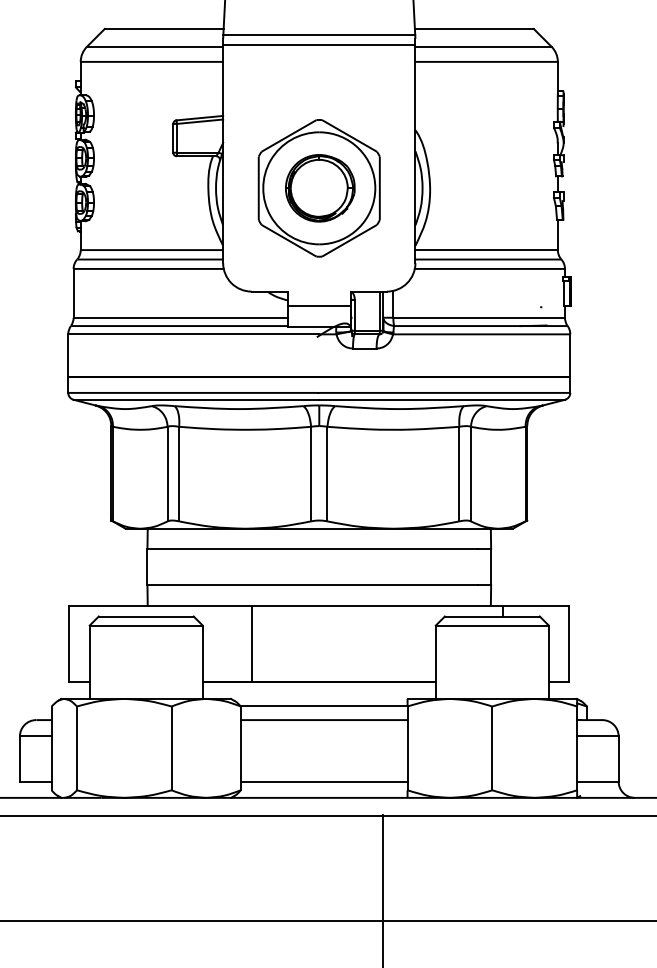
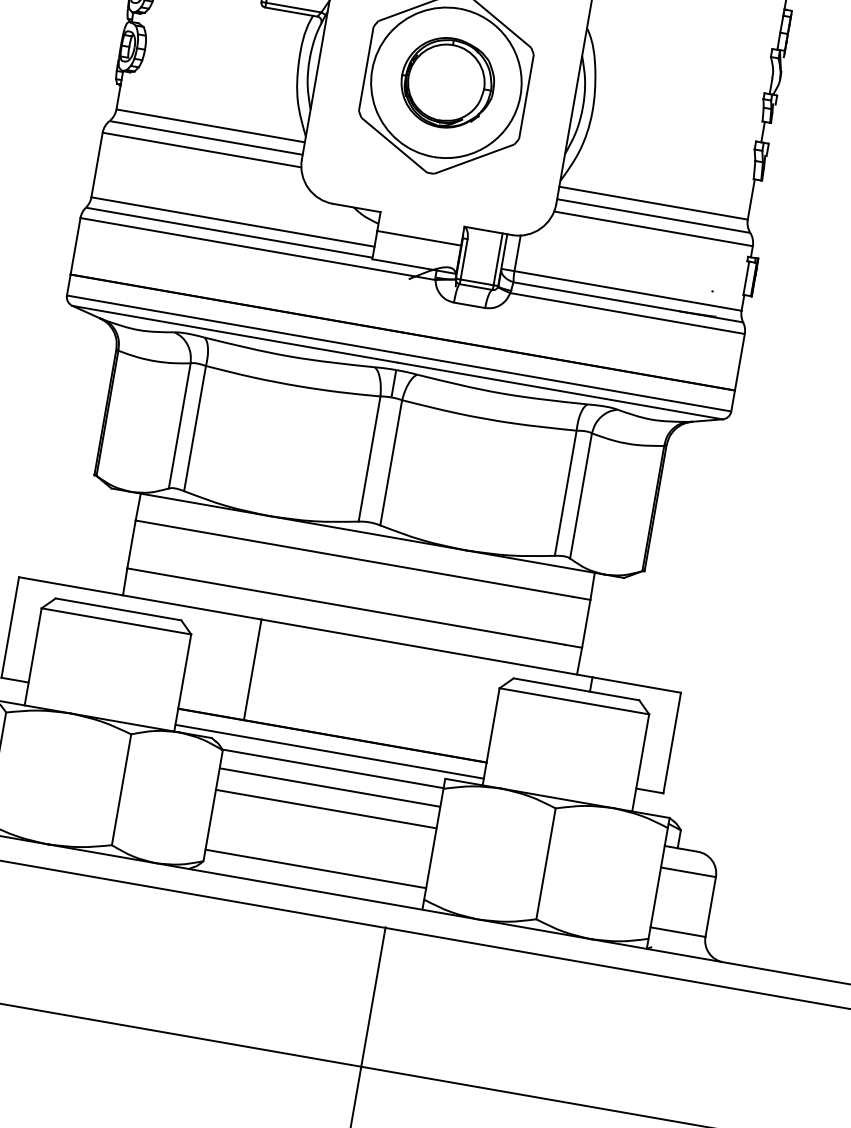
line: (318, 693) -> (328, 751), added
line: (323, 736) -> (325, 809), added

